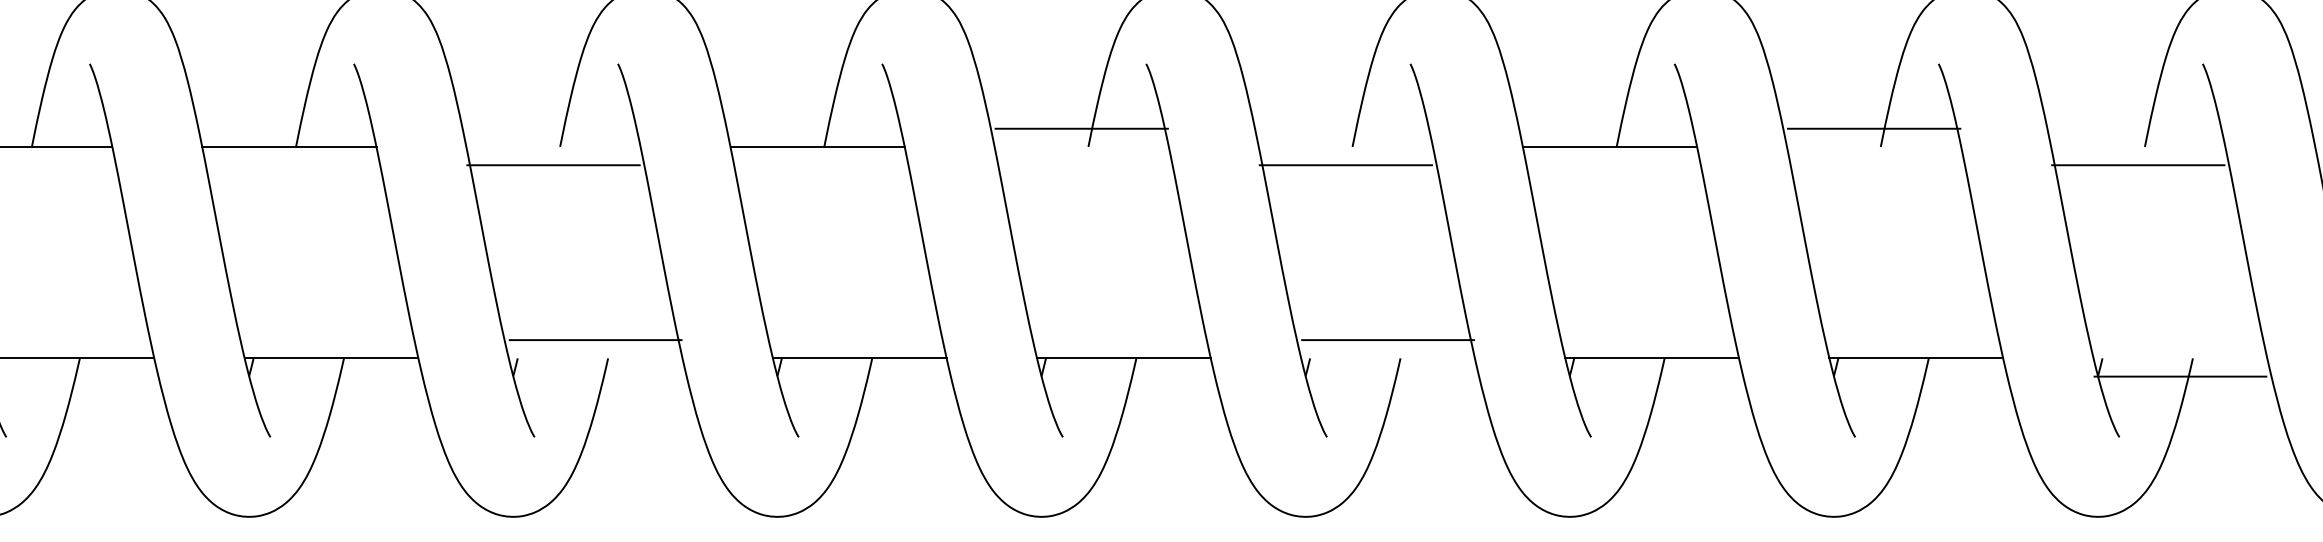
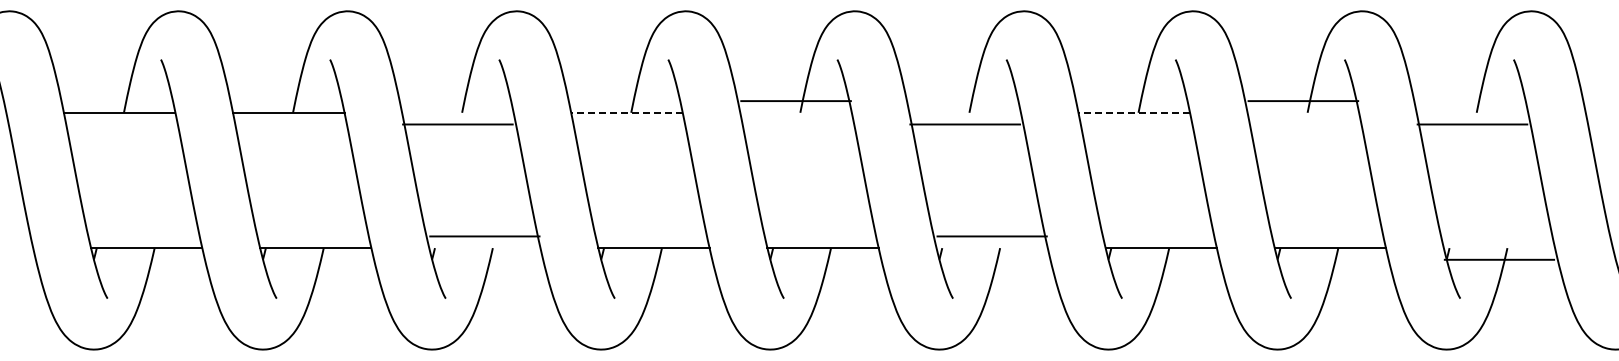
line: (816, 146) -> (626, 112), solid -> dashed
line: (1610, 146) -> (1134, 112), solid -> dashed

